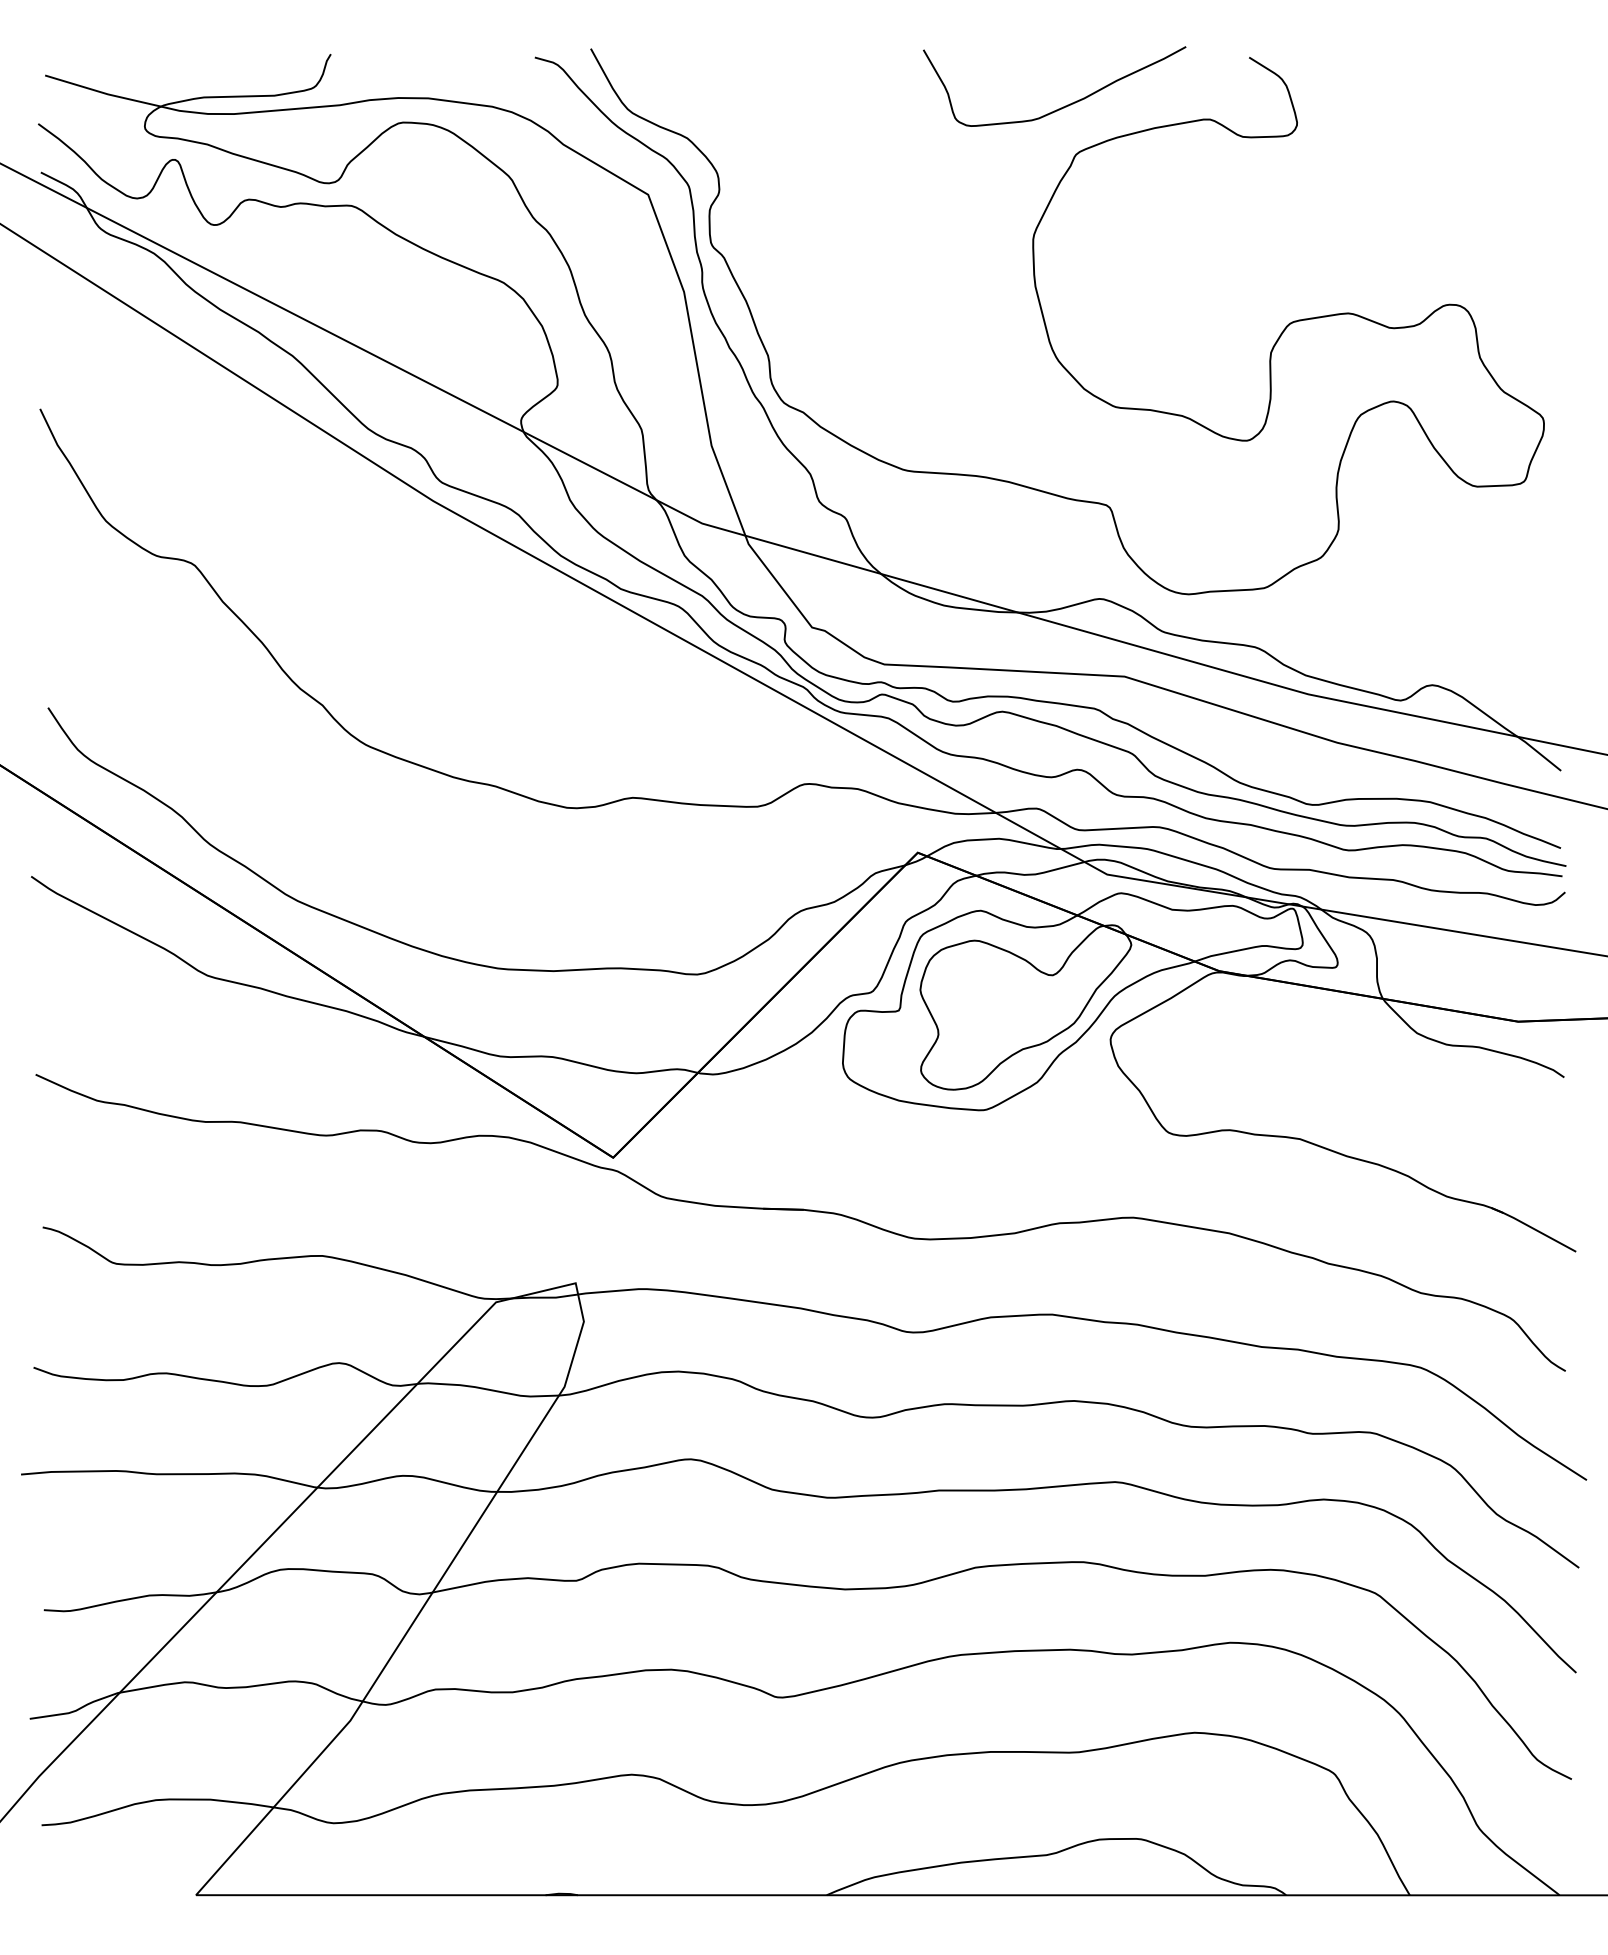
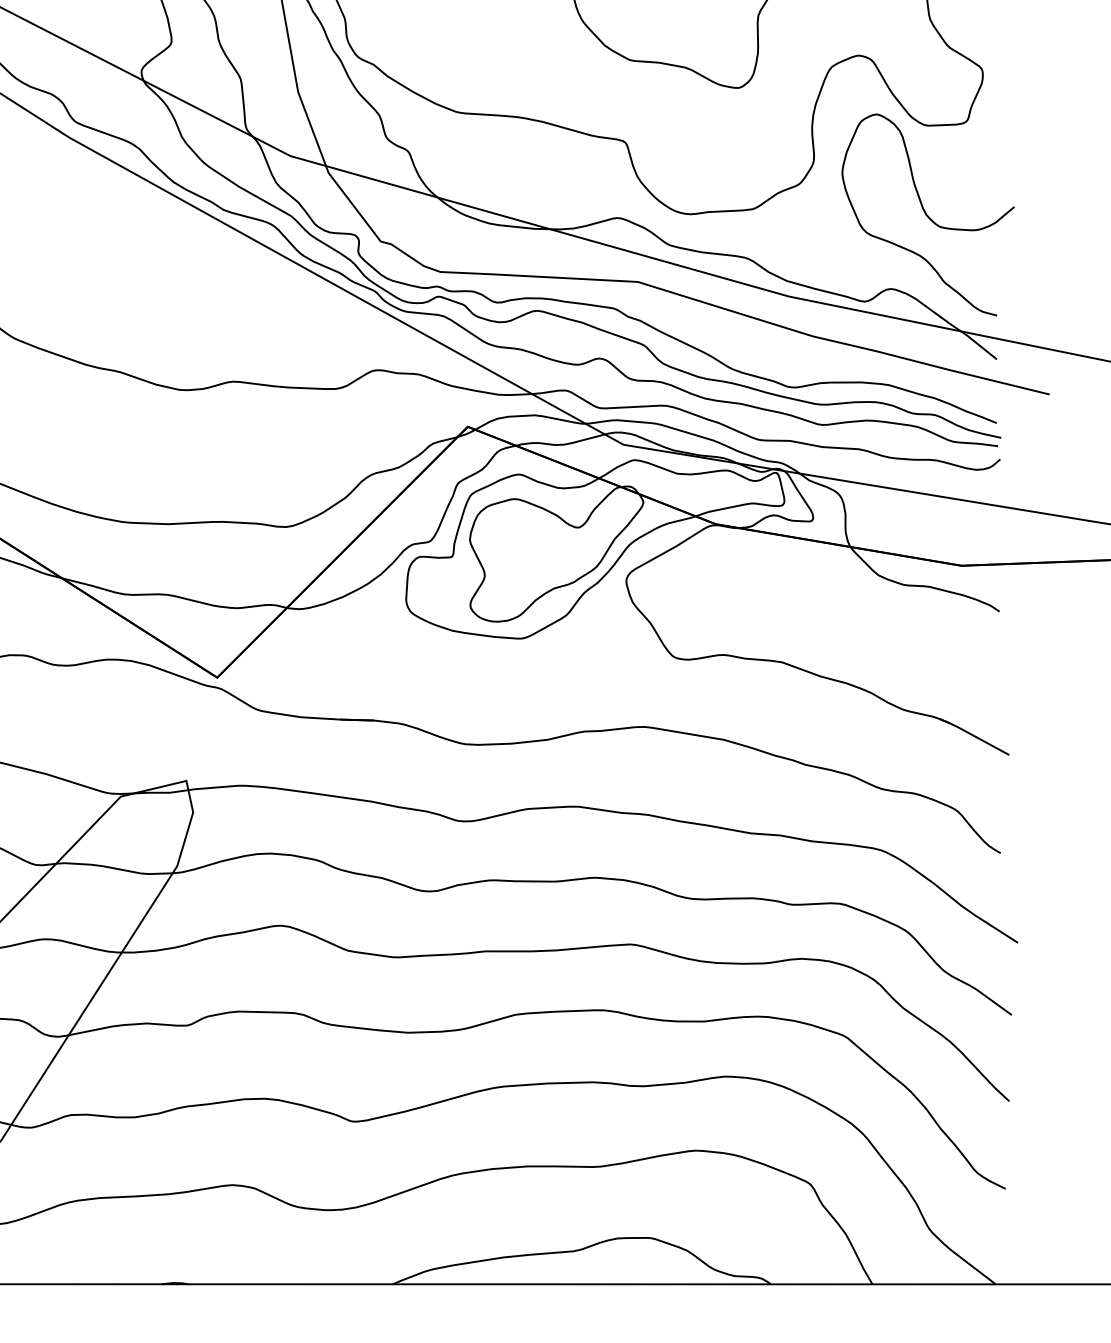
curve: (1477, 595) -> (928, 215), added

